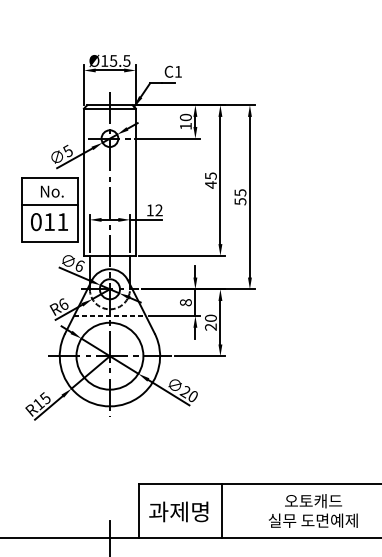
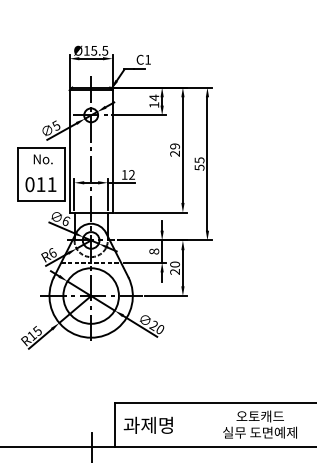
text: (186, 117) -> (154, 97), 10 -> 14
text: (210, 180) -> (174, 150), 45 -> 29
line: (50, 205) -> (41, 170), removed
line: (222, 510) -> (184, 424), removed

